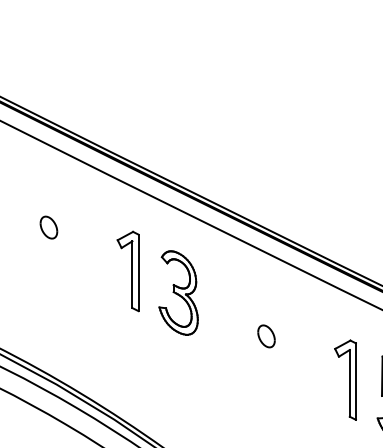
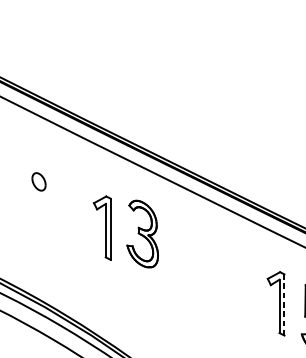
part: (127, 271) -> (101, 228), moved
part: (266, 336) -> (212, 268), removed
line: (355, 381) -> (284, 304), solid -> dashed

